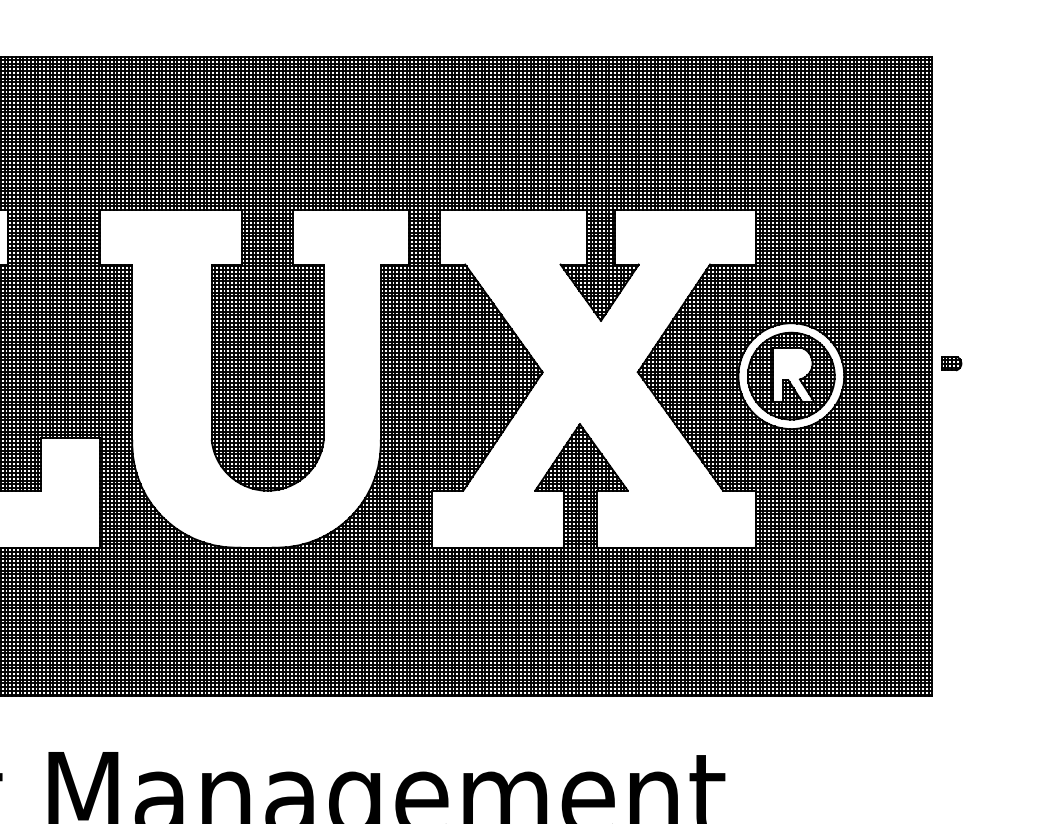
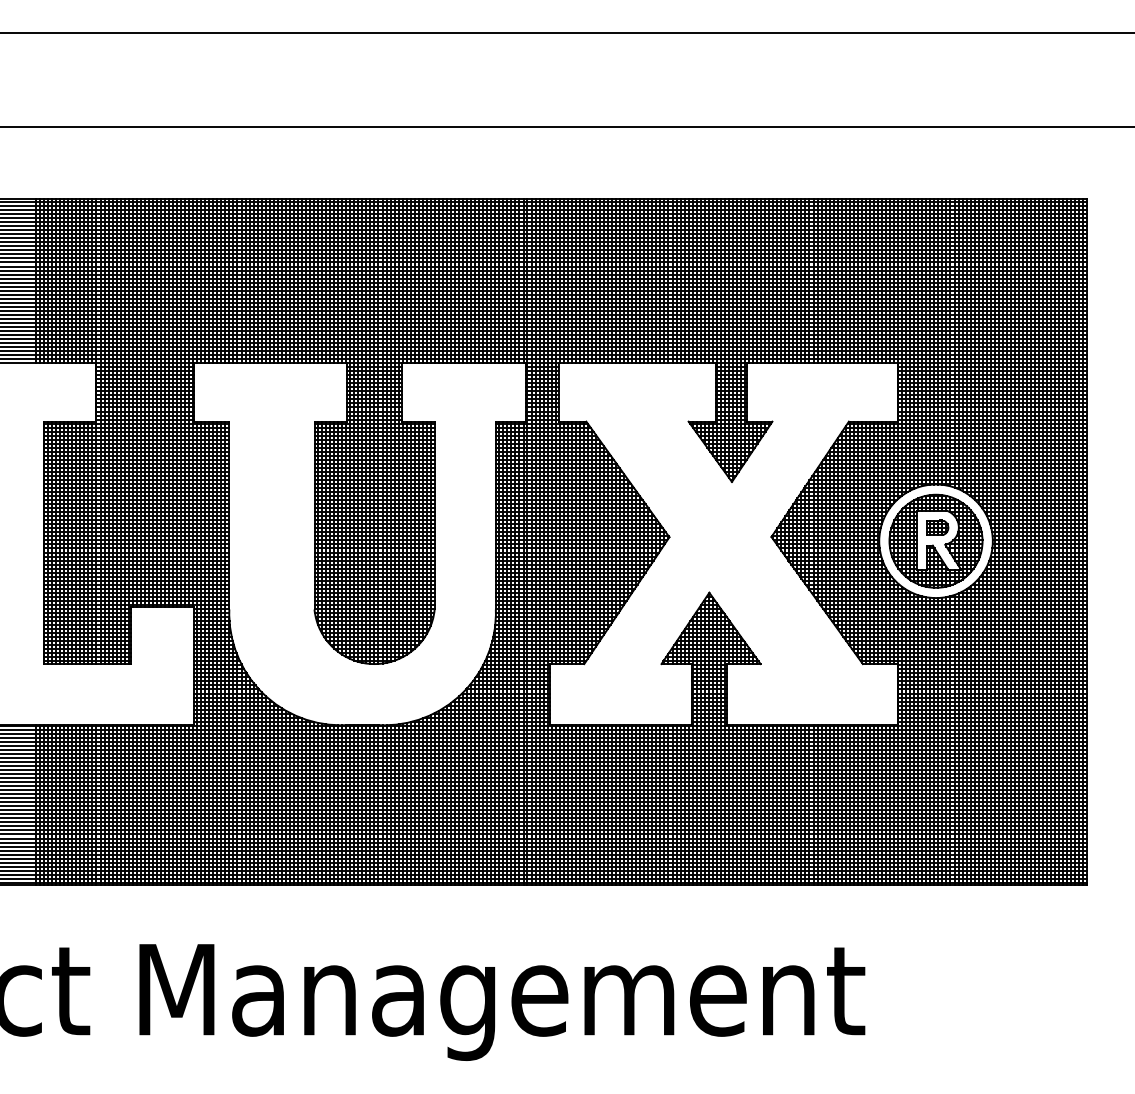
part: (951, 363) -> (937, 527), moved

